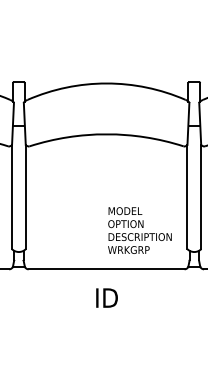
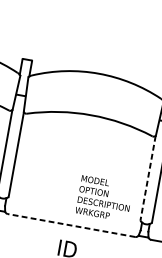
line: (187, 197) -> (148, 178), solid -> dashed
line: (106, 269) -> (71, 225), solid -> dashed

